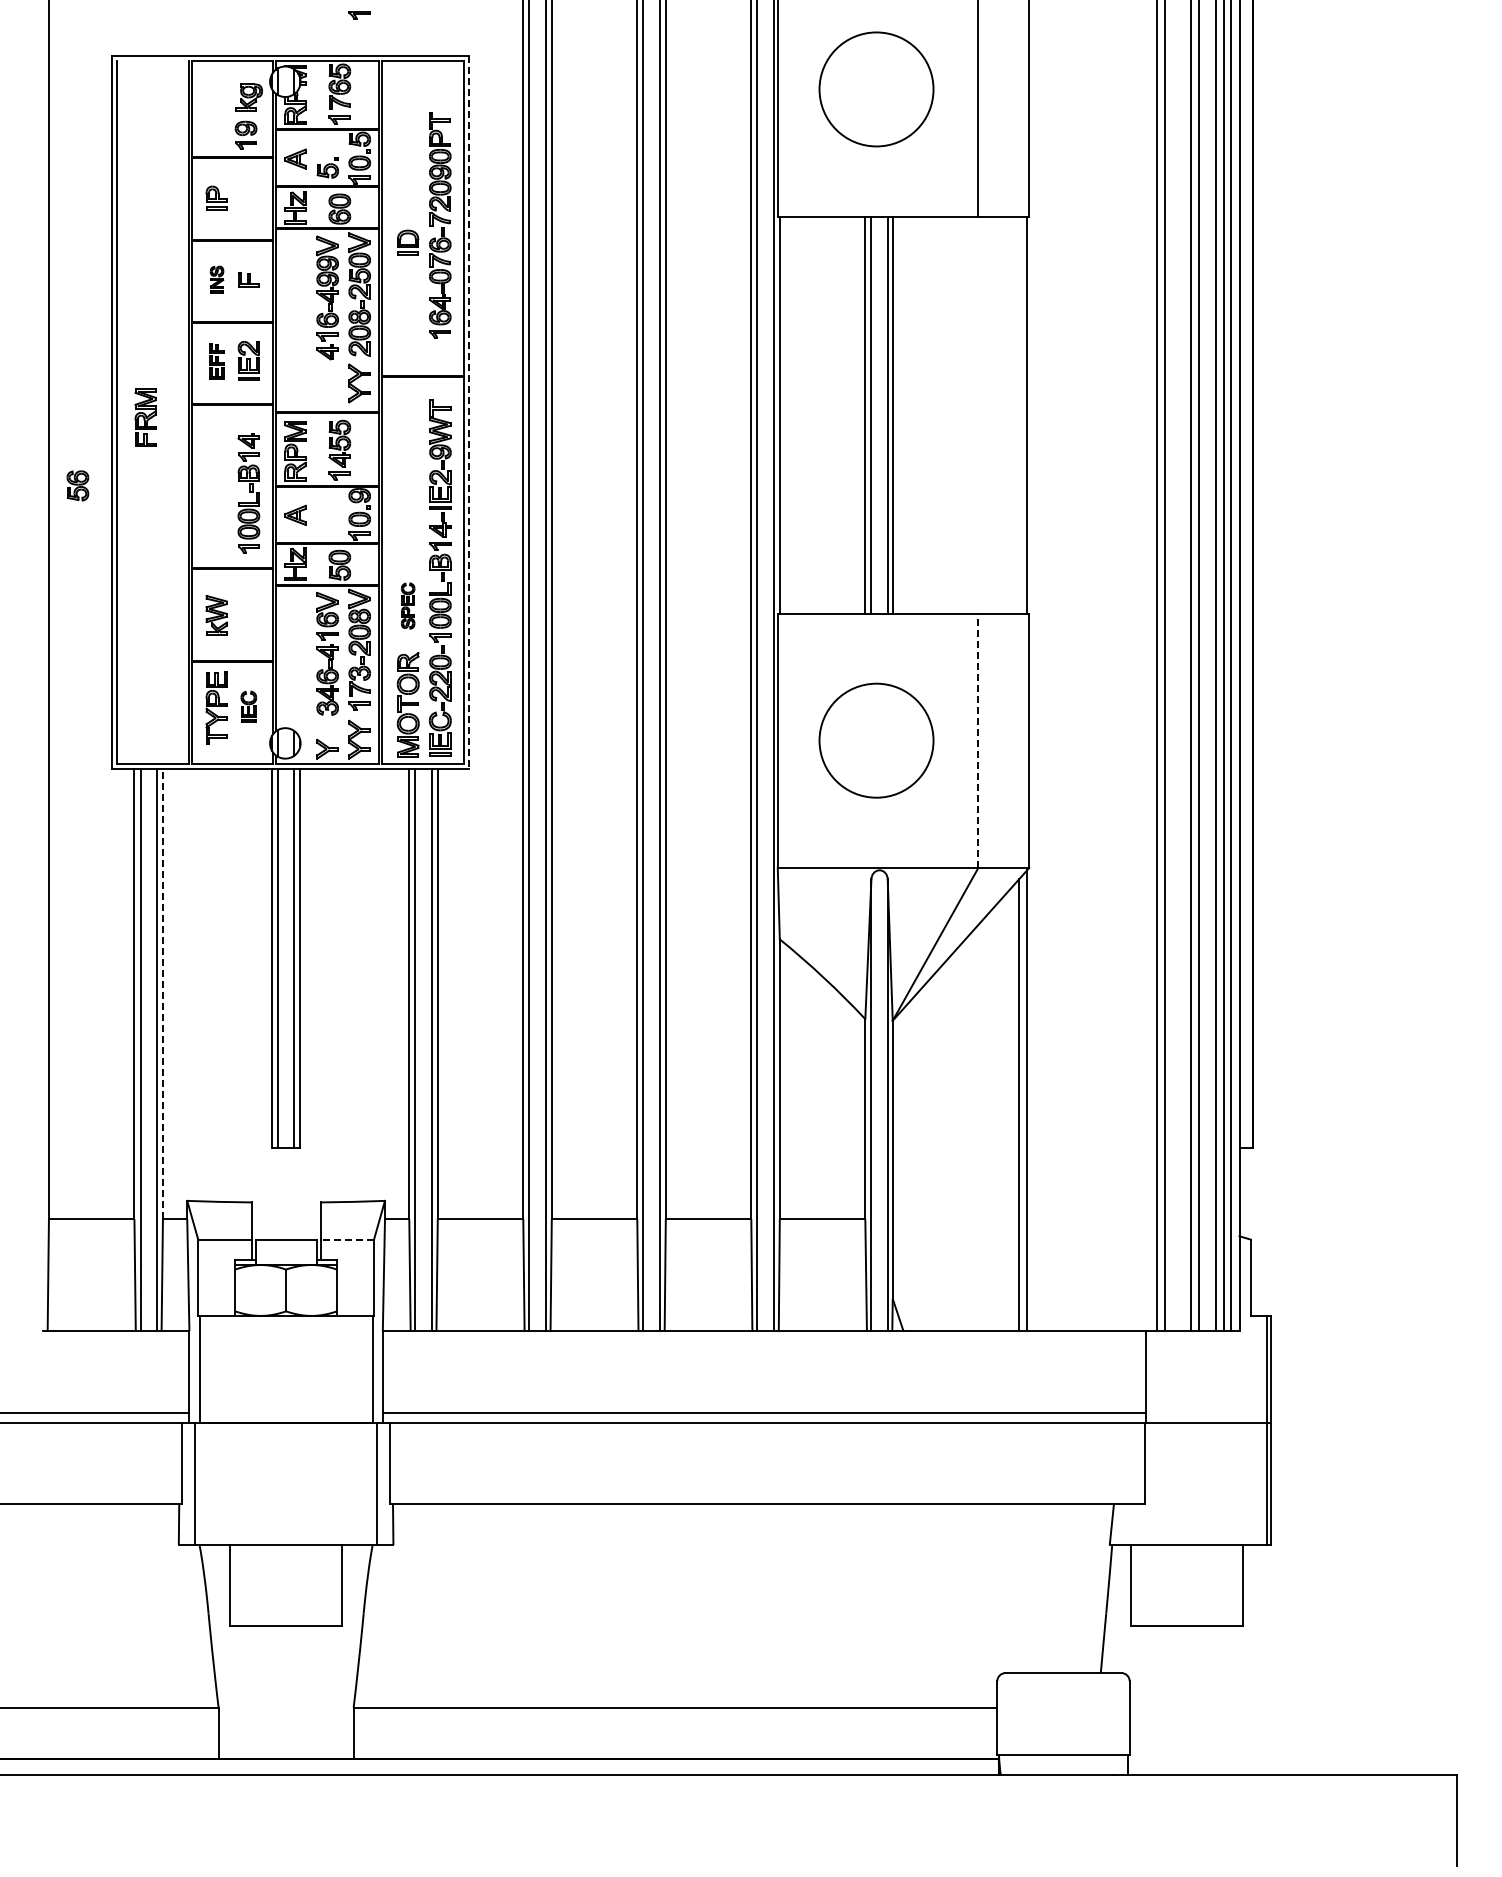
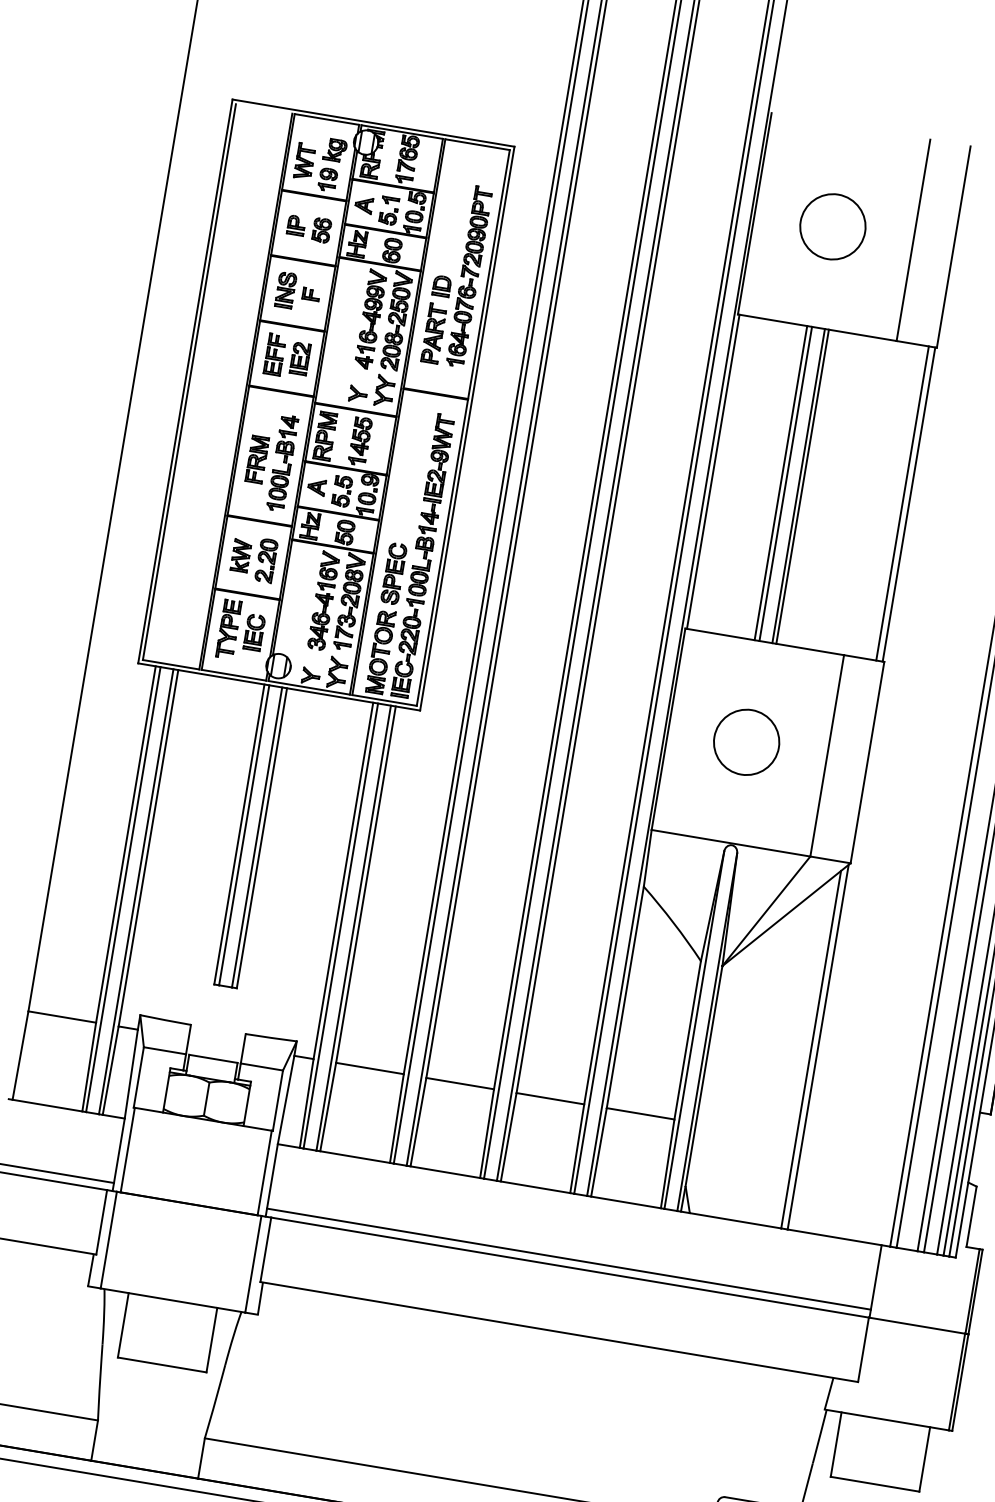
part: (359, 15) -> (390, 200), moved
circle: (876, 88) -> (833, 226), size x0.71
part: (213, 117) -> (304, 161), added
part: (216, 279) -> (285, 289), size x1.67
part: (407, 302) -> (433, 333), added
part: (216, 360) -> (274, 354), size x1.43
part: (327, 392) -> (358, 394), added
line: (468, 413) -> (467, 429), dashed -> solid
line: (1019, 414) -> (903, 503), added
part: (145, 417) -> (257, 459), moved
part: (77, 485) -> (321, 230), moved
part: (327, 514) -> (342, 490), added
part: (407, 605) -> (393, 573), size x1.67
part: (248, 616) -> (266, 560), added
part: (248, 706) -> (254, 632), size x1.43
circle: (876, 740) -> (746, 742), size x0.71
line: (978, 740) -> (827, 755), dashed -> solid
line: (162, 993) -> (148, 847), dashed -> solid
line: (347, 1239) -> (262, 1066), dashed -> solid

